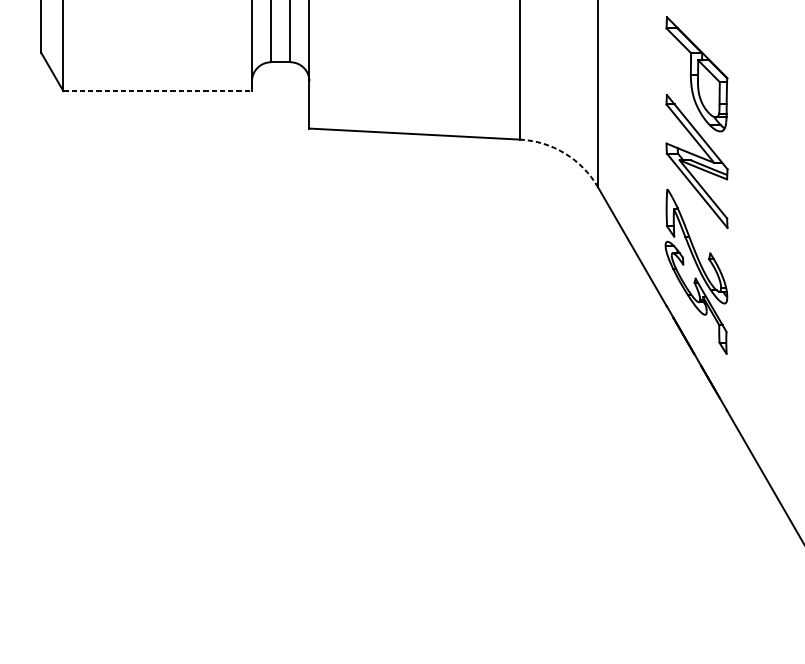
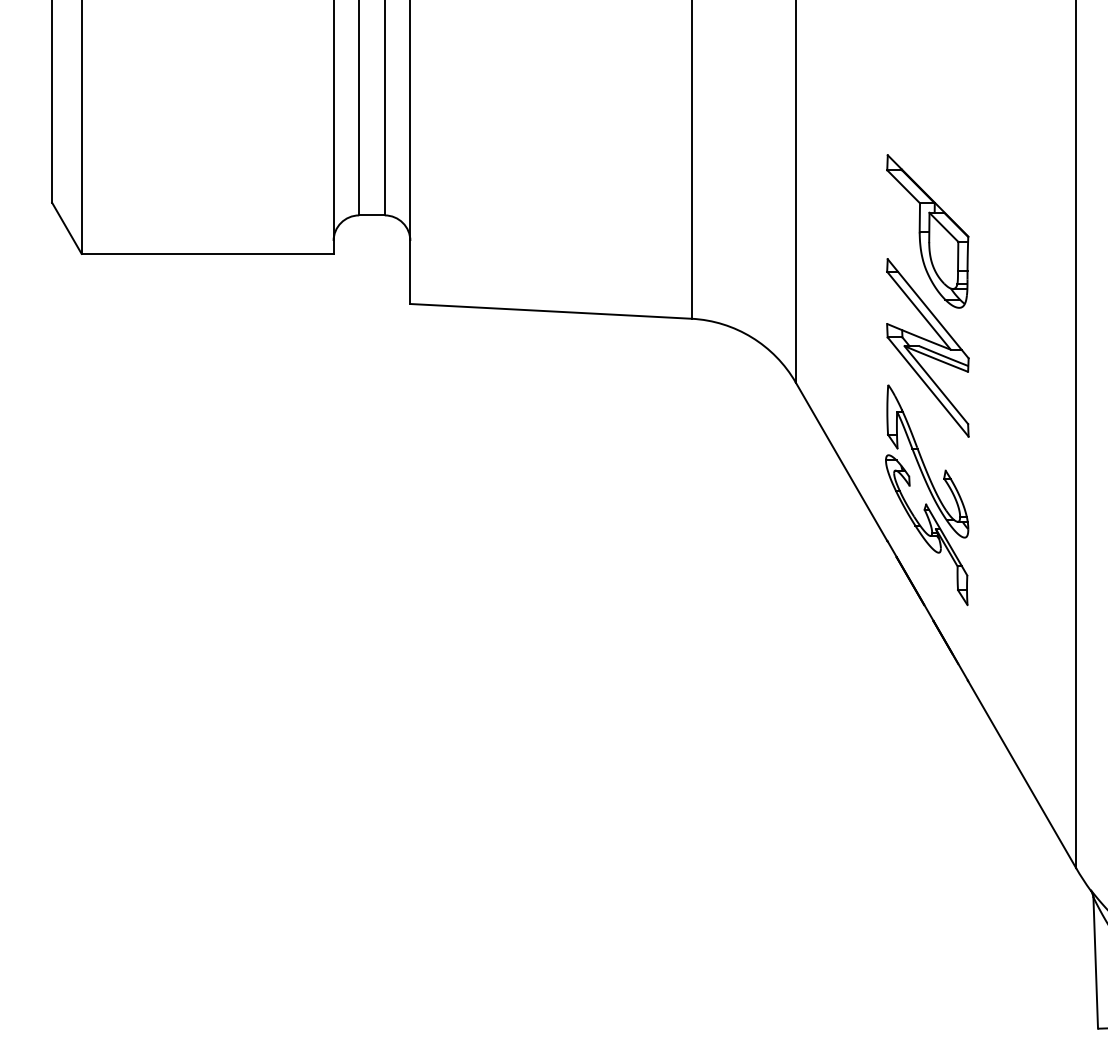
line: (157, 90) -> (207, 253), dashed -> solid
arc: (564, 153) -> (751, 337), dashed -> solid

